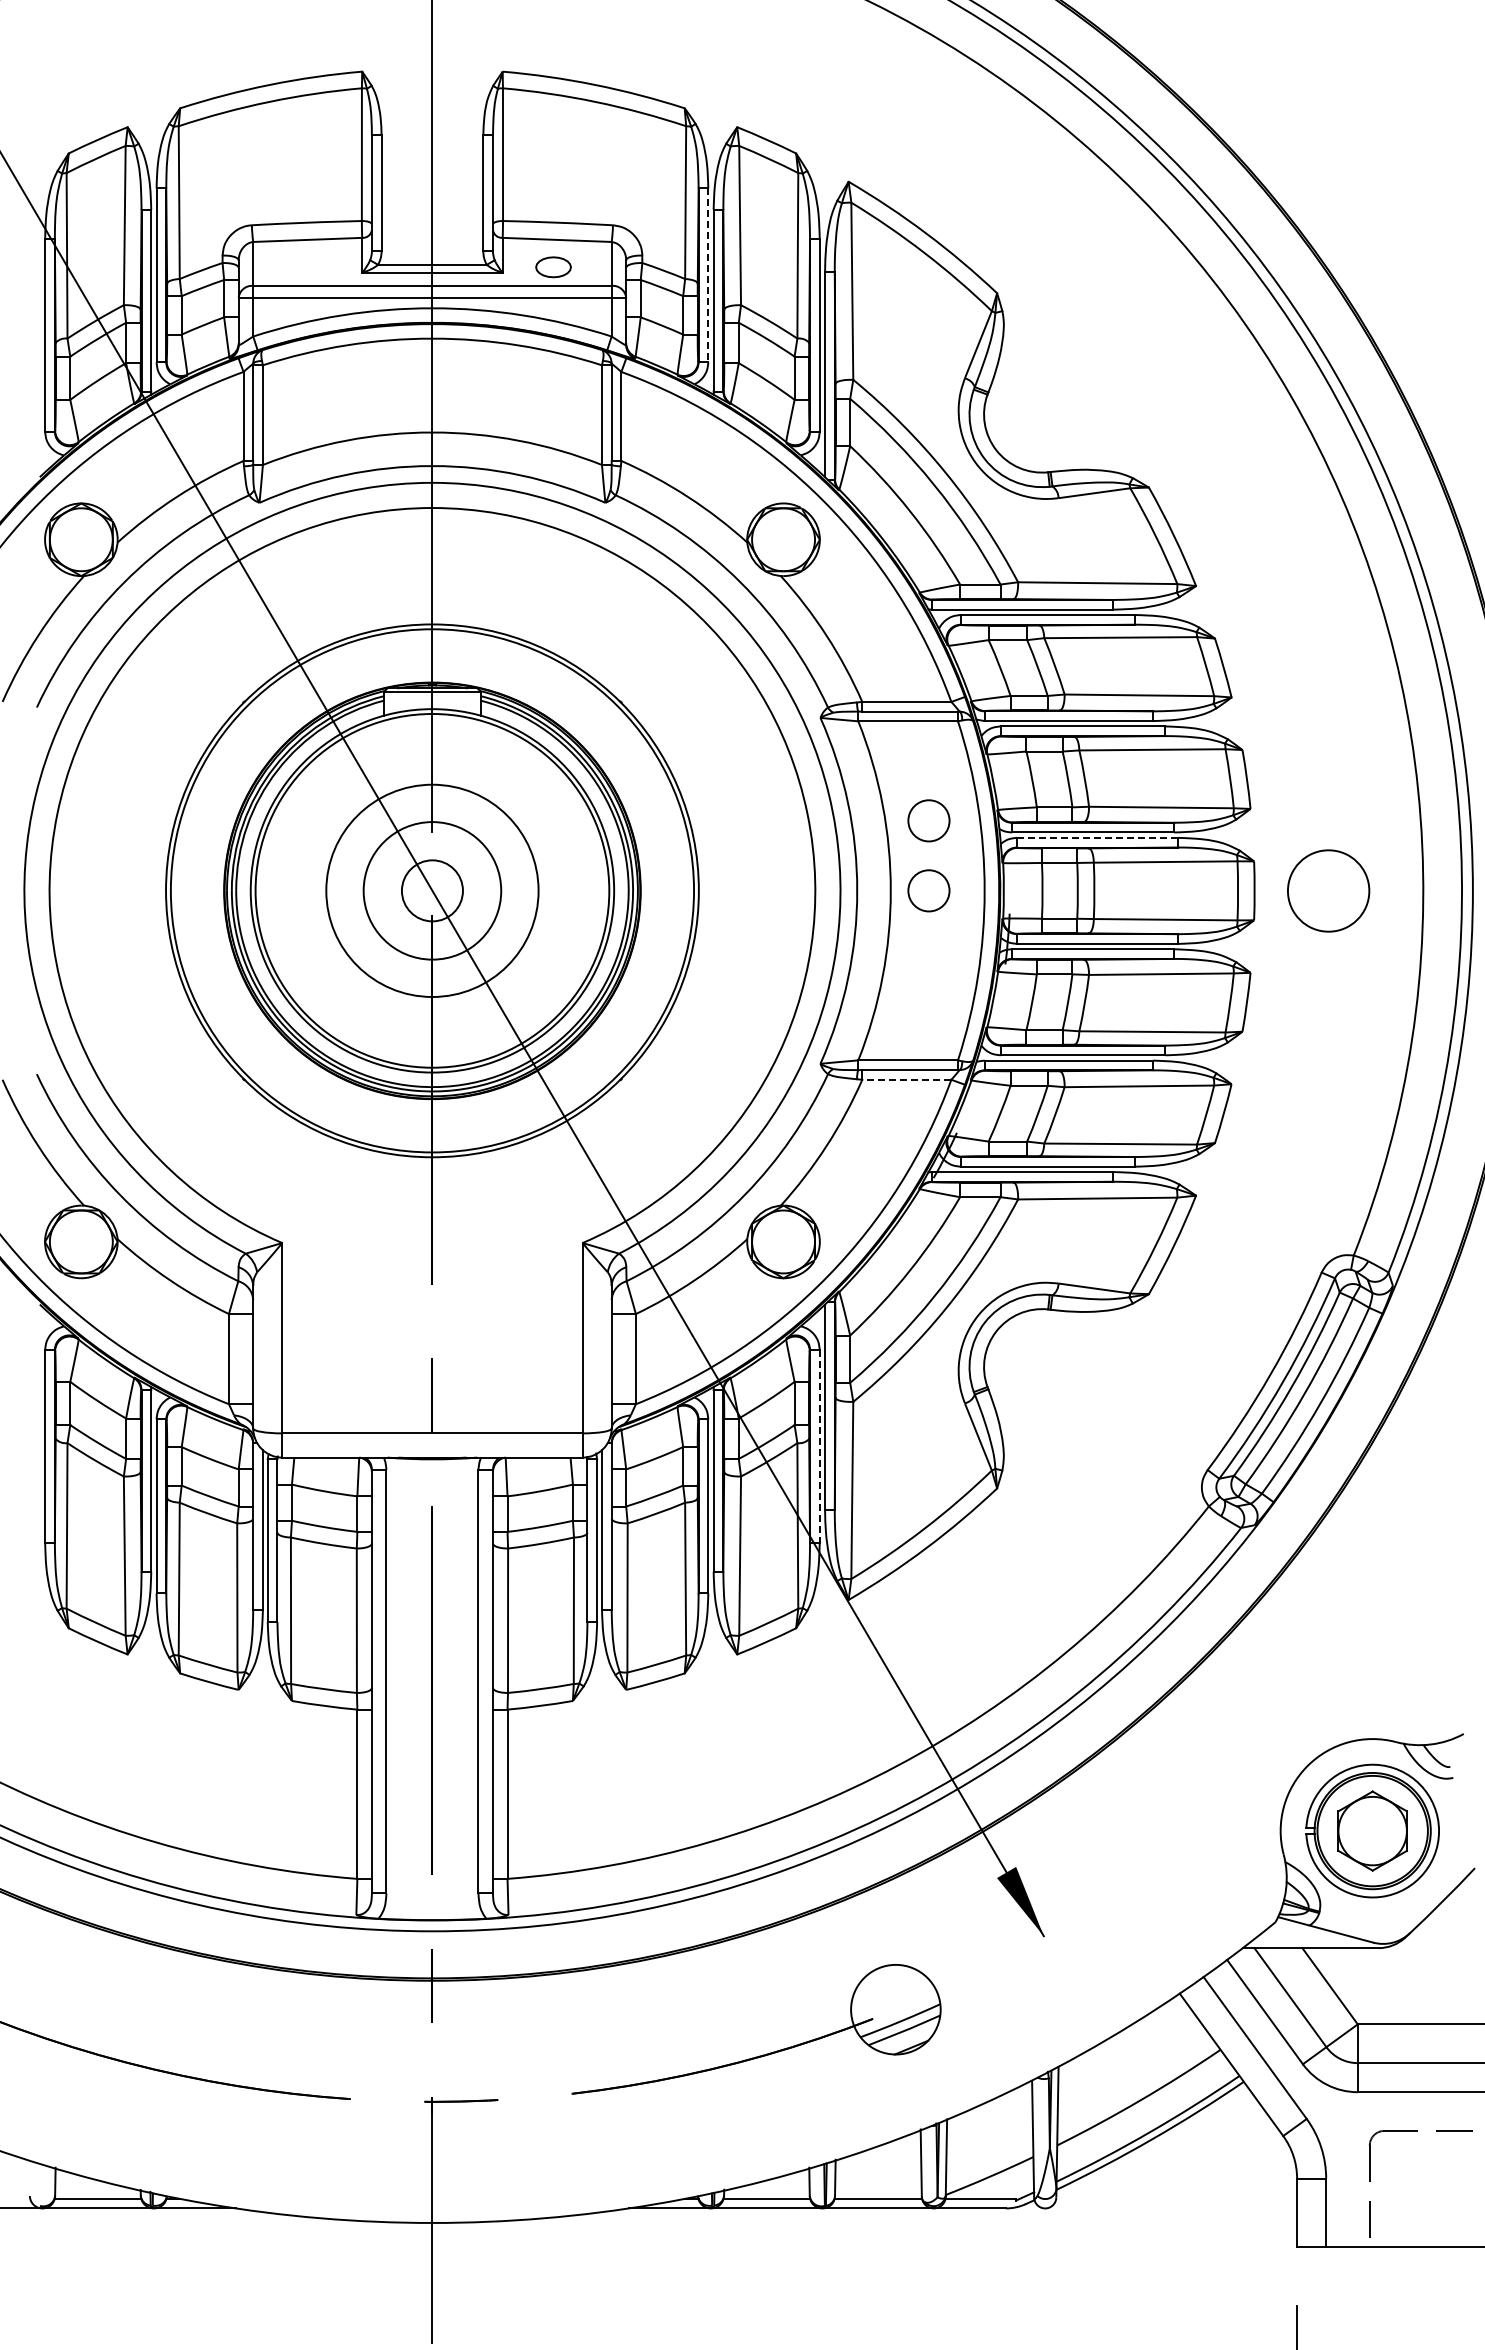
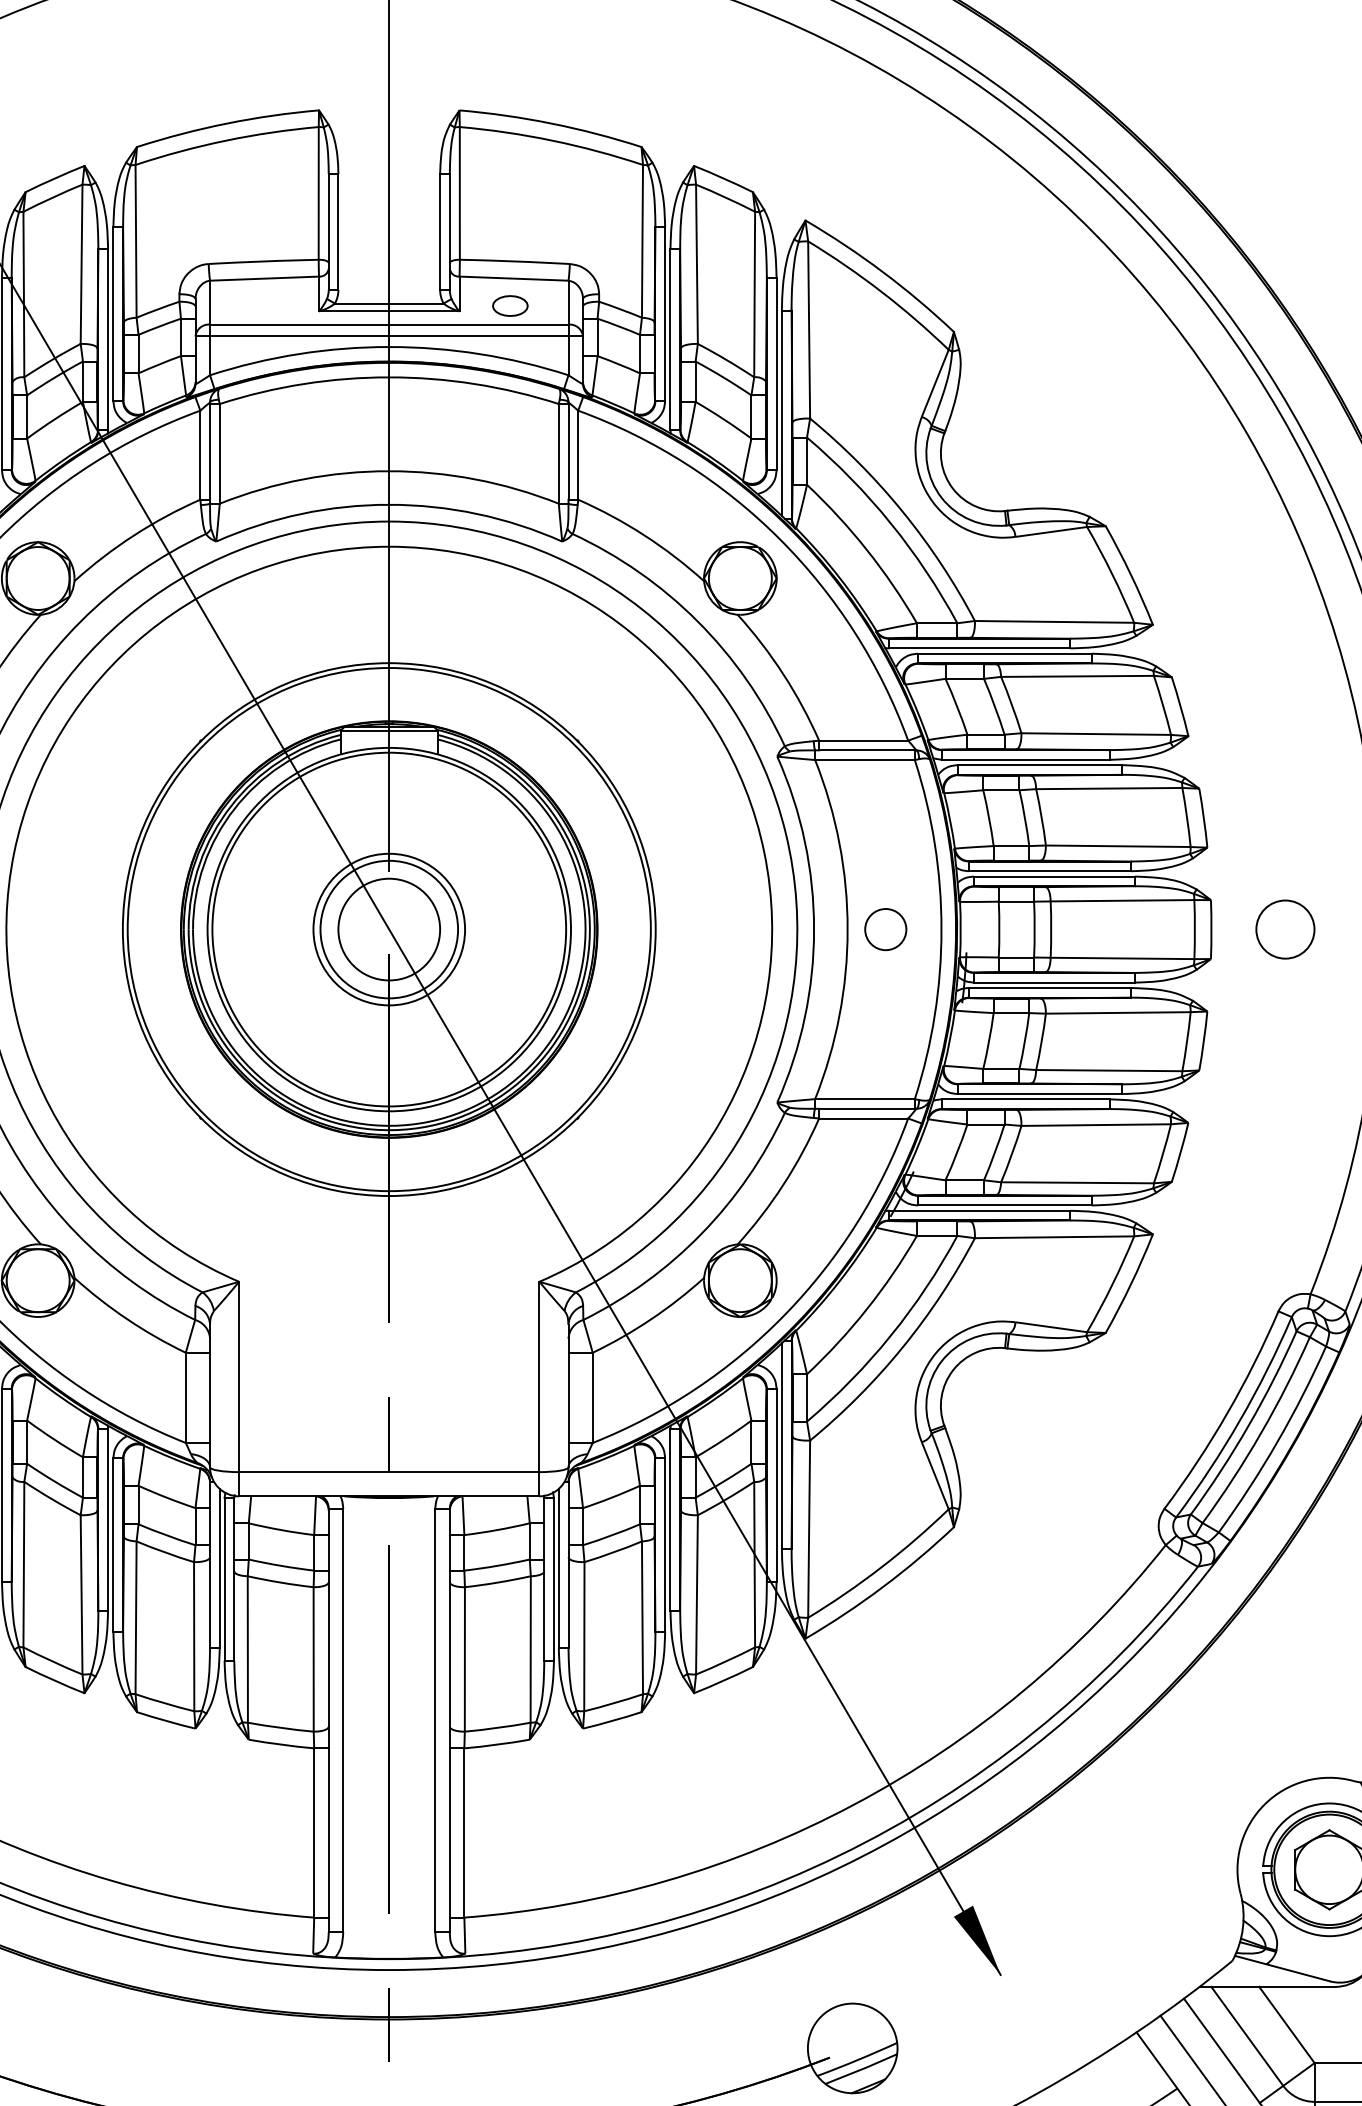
line: (708, 275) -> (665, 314), dashed -> solid
circle: (928, 820) -> (885, 859), removed
line: (1097, 837) -> (1054, 876), dashed -> solid
circle: (432, 890) -> (389, 929), size x0.71
circle: (432, 890) -> (389, 929), size x1.67
circle: (1328, 890) -> (1285, 929), size x0.71
line: (906, 1079) -> (863, 1118), dashed -> solid
line: (819, 1446) -> (776, 1485), dashed -> solid

